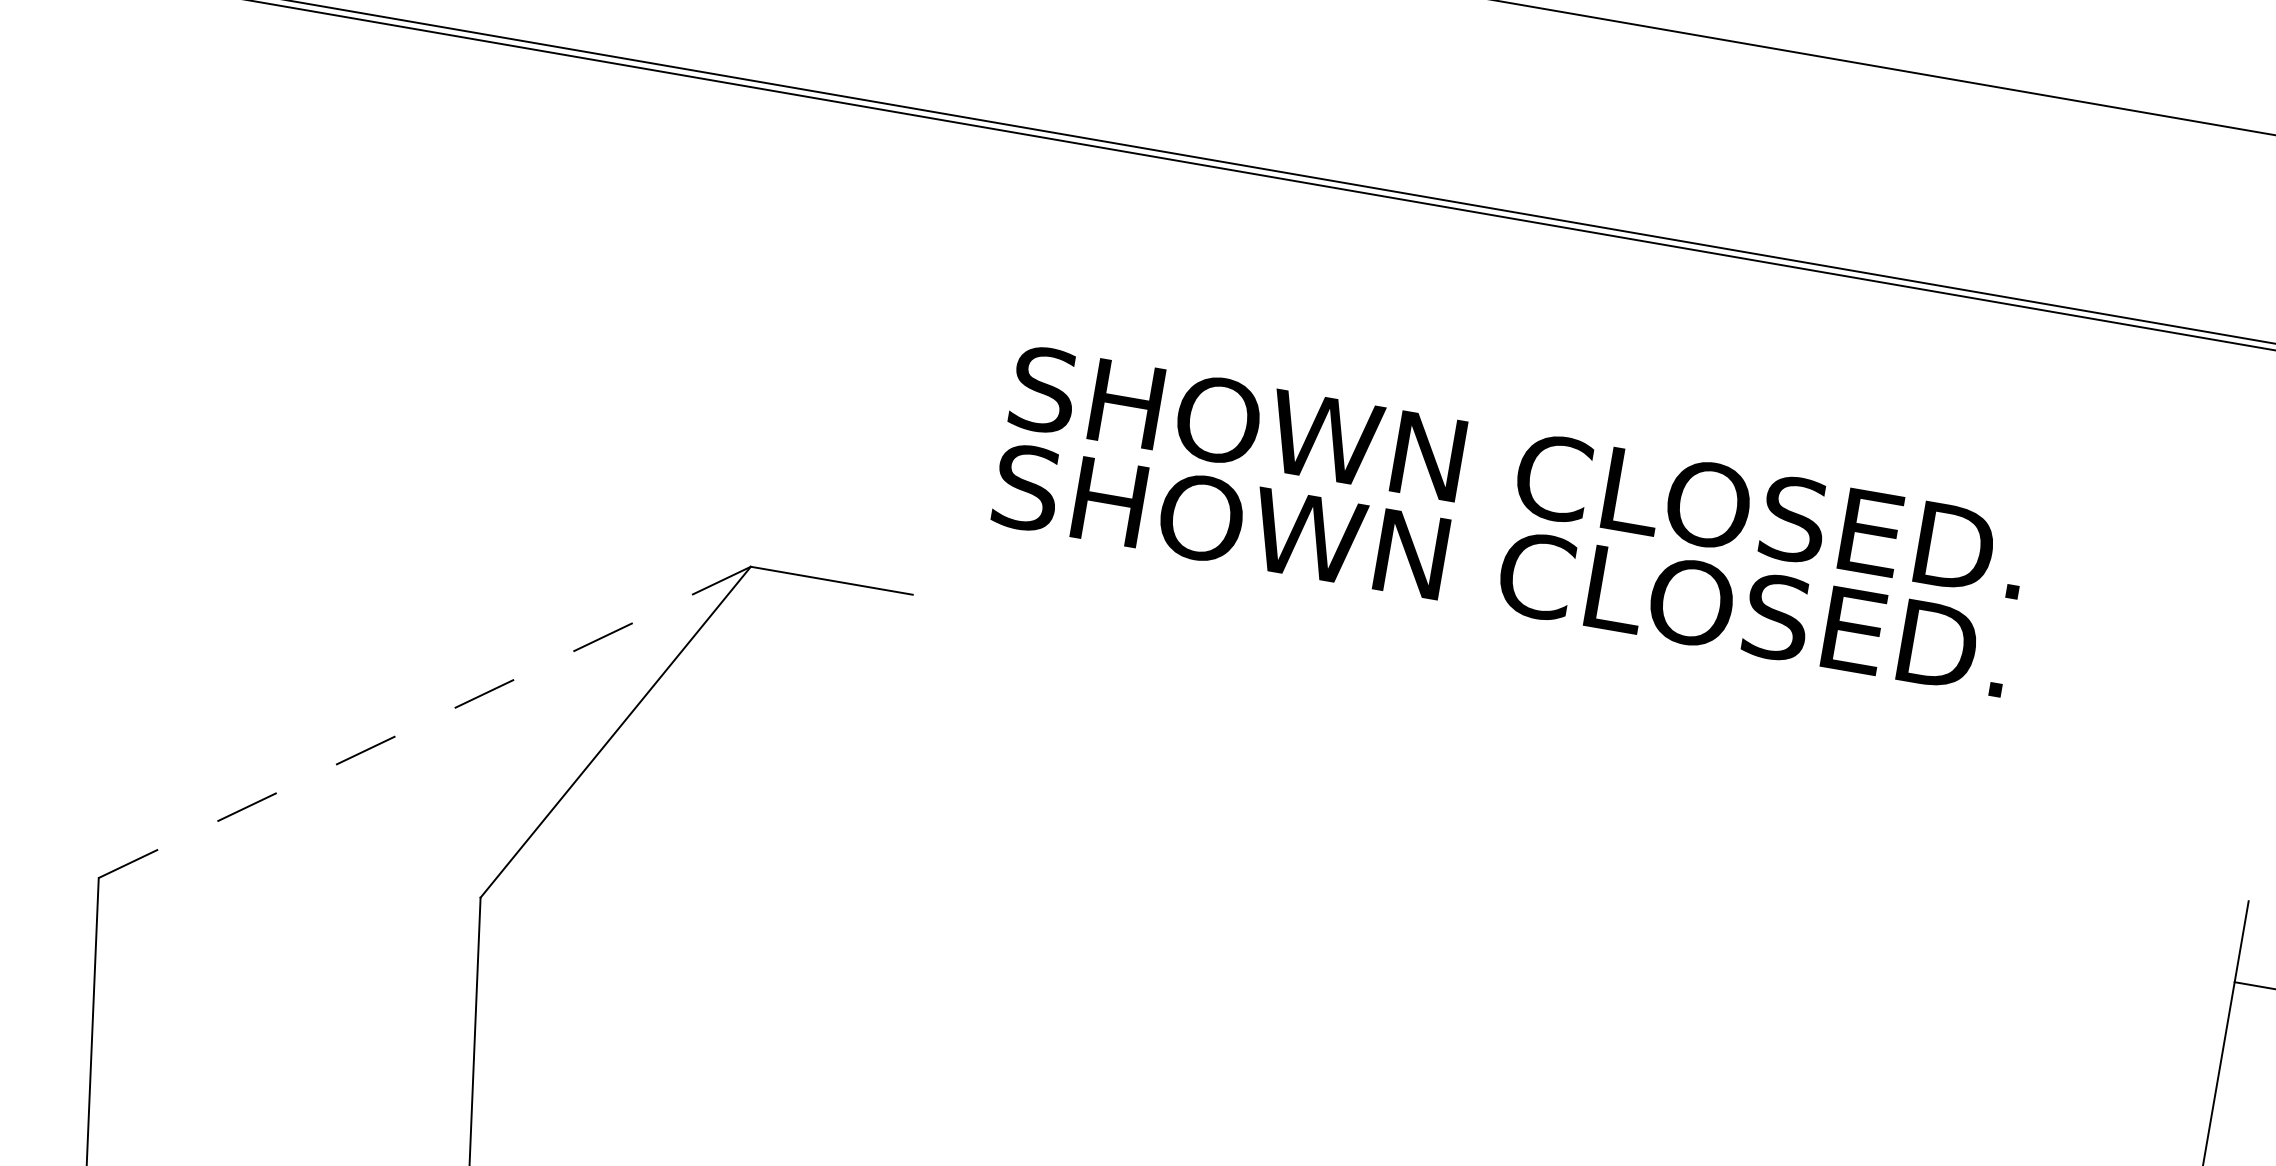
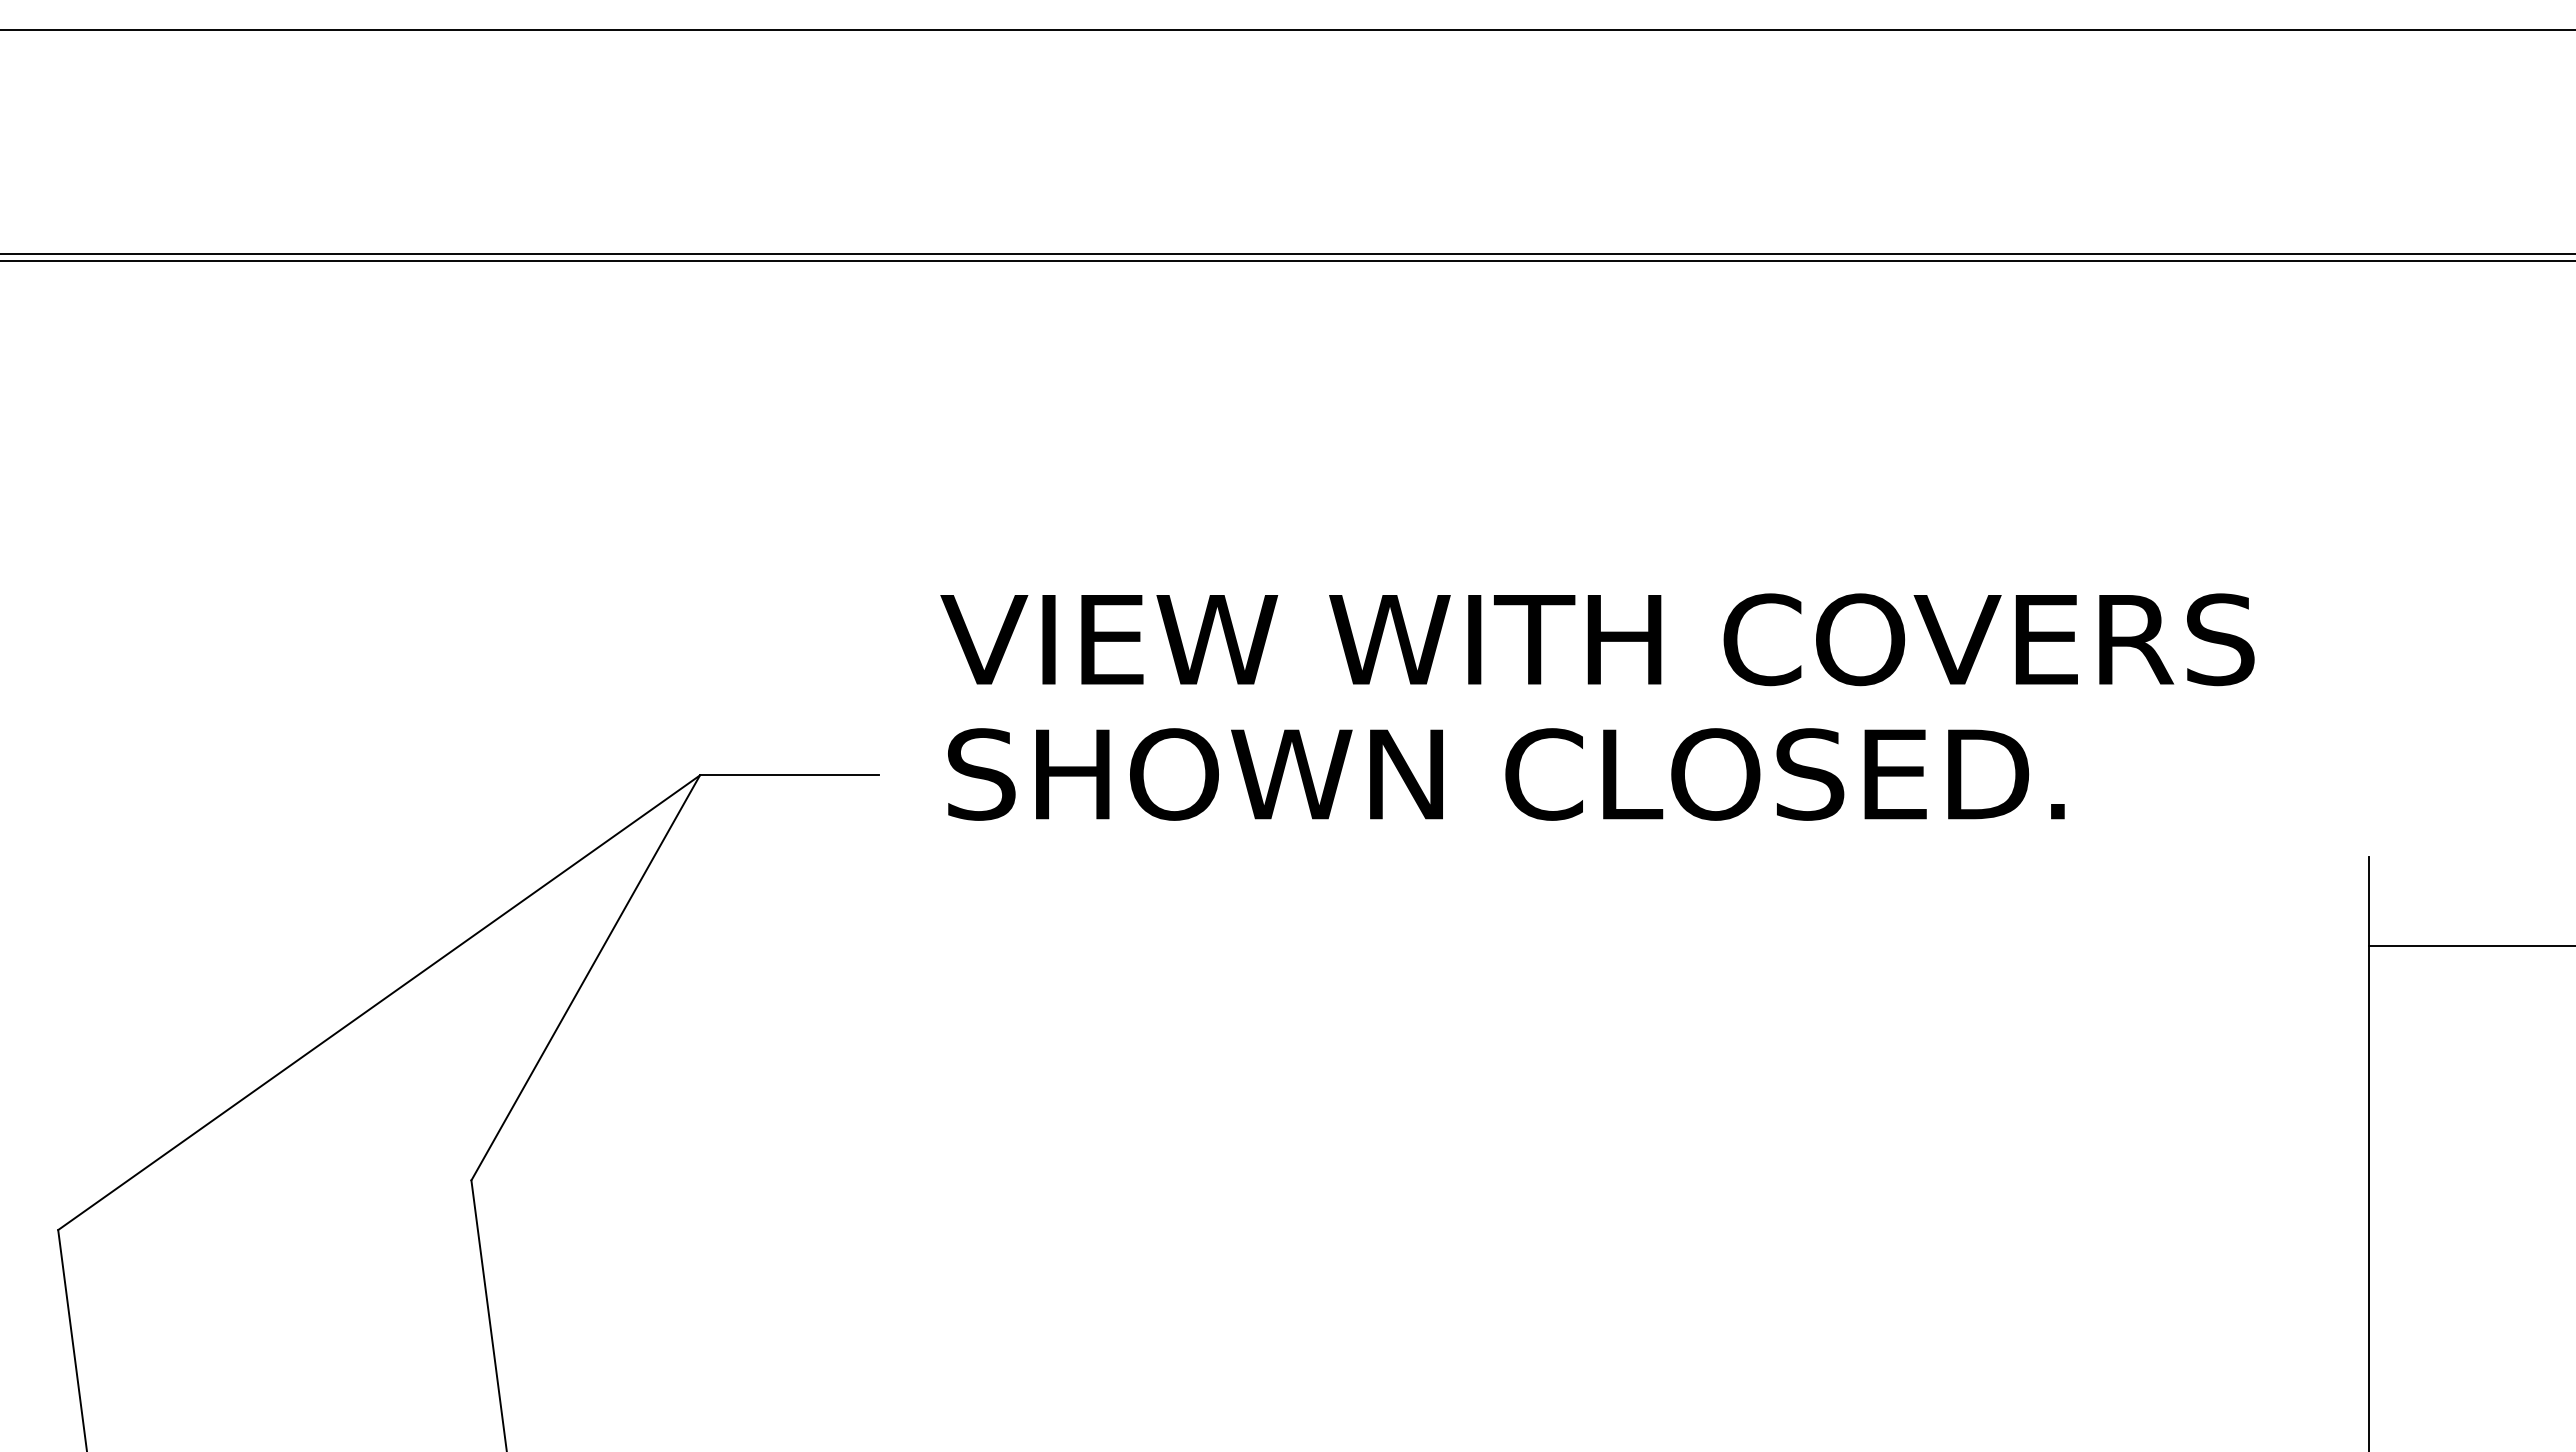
text: (1519, 472) -> (1506, 774), moved
text: (1584, 584) -> (1597, 639), SHOWN CLOSED. -> VIEW WITH COVERS
line: (425, 722) -> (379, 1002), dashed -> solid

